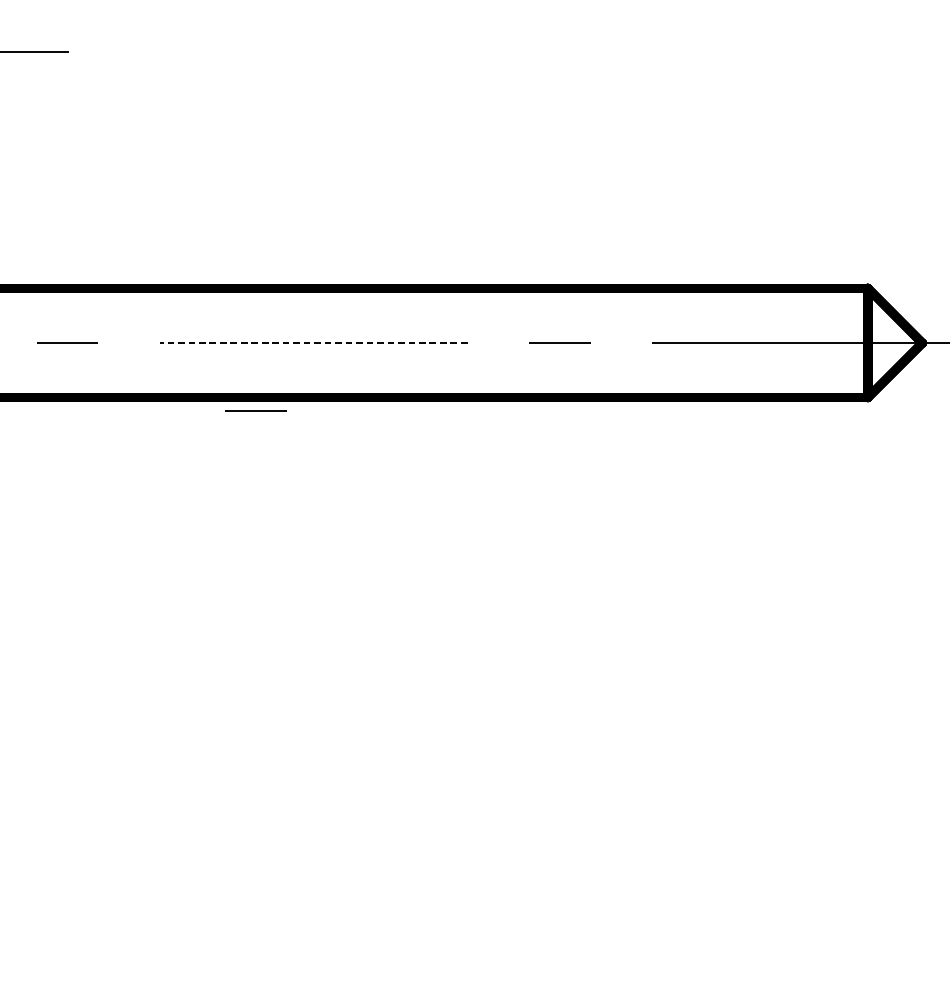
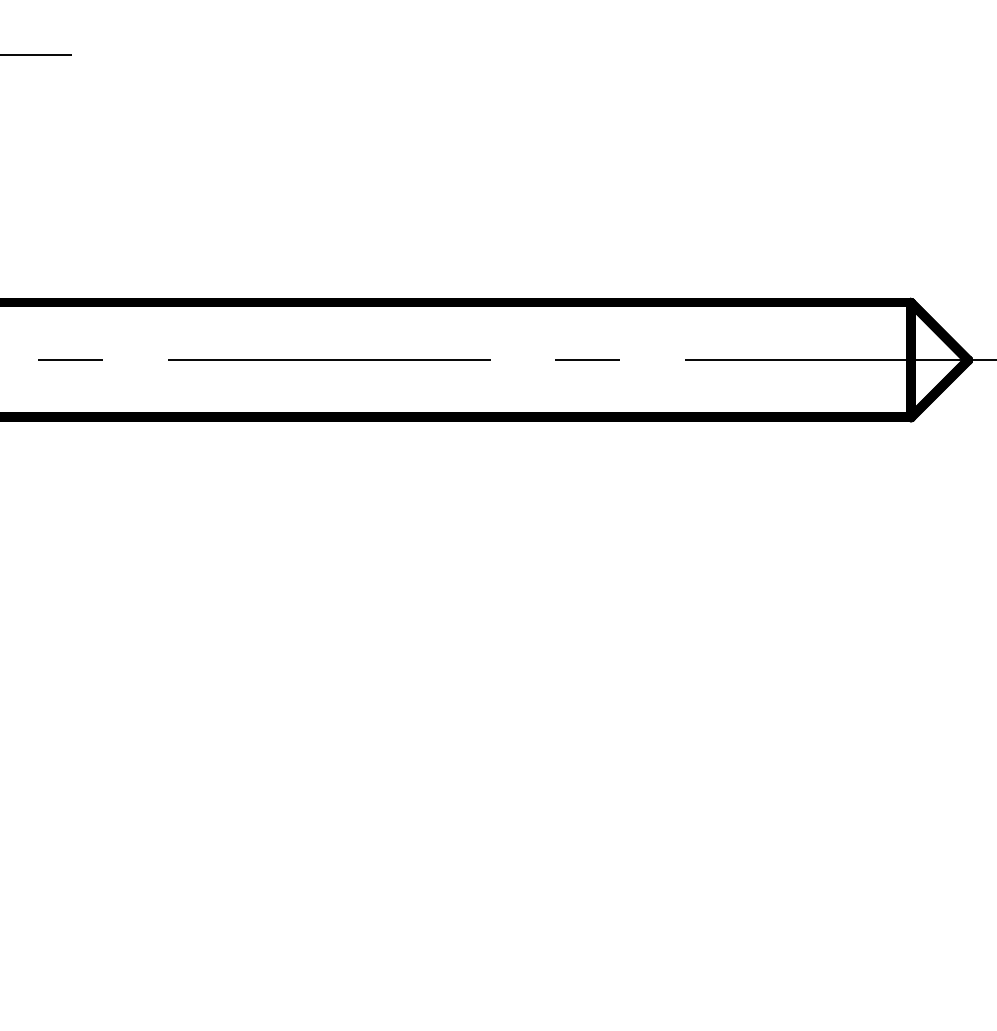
line: (313, 343) -> (328, 360), dashed -> solid
line: (255, 410) -> (268, 430), removed

